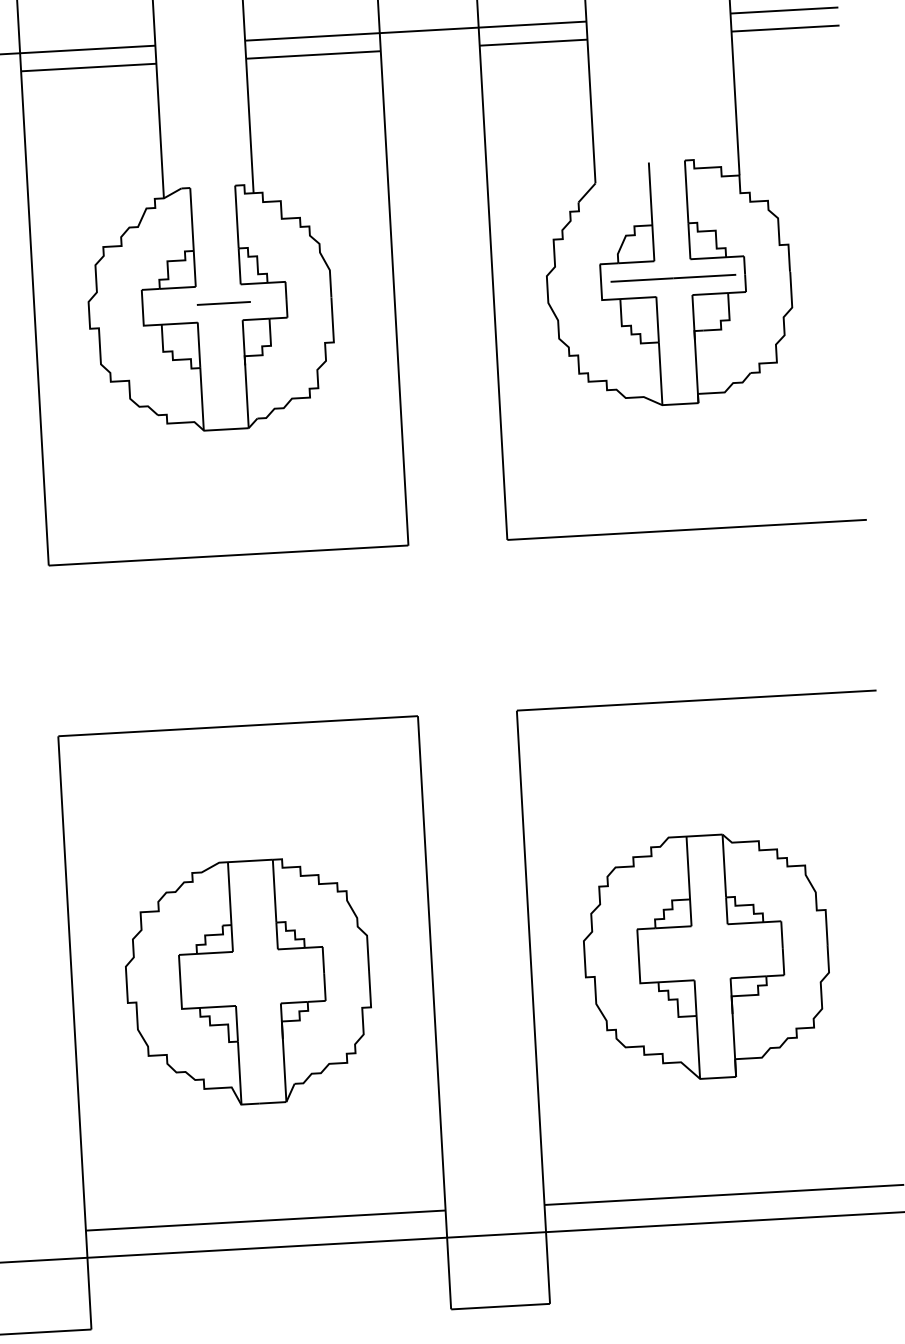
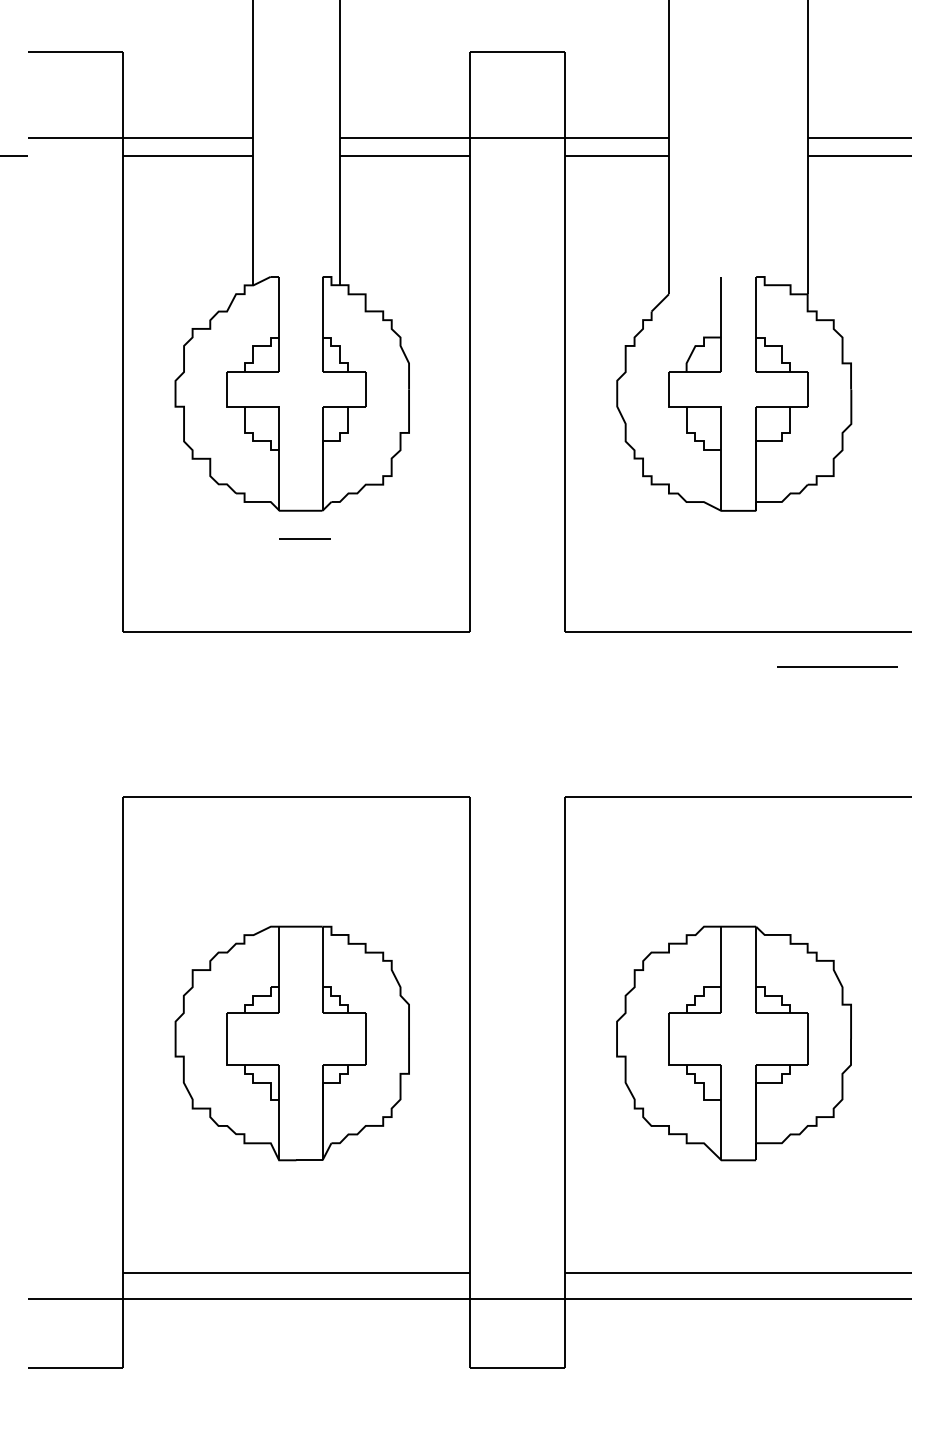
line: (673, 278) -> (837, 666), moved
line: (222, 303) -> (304, 538), moved

